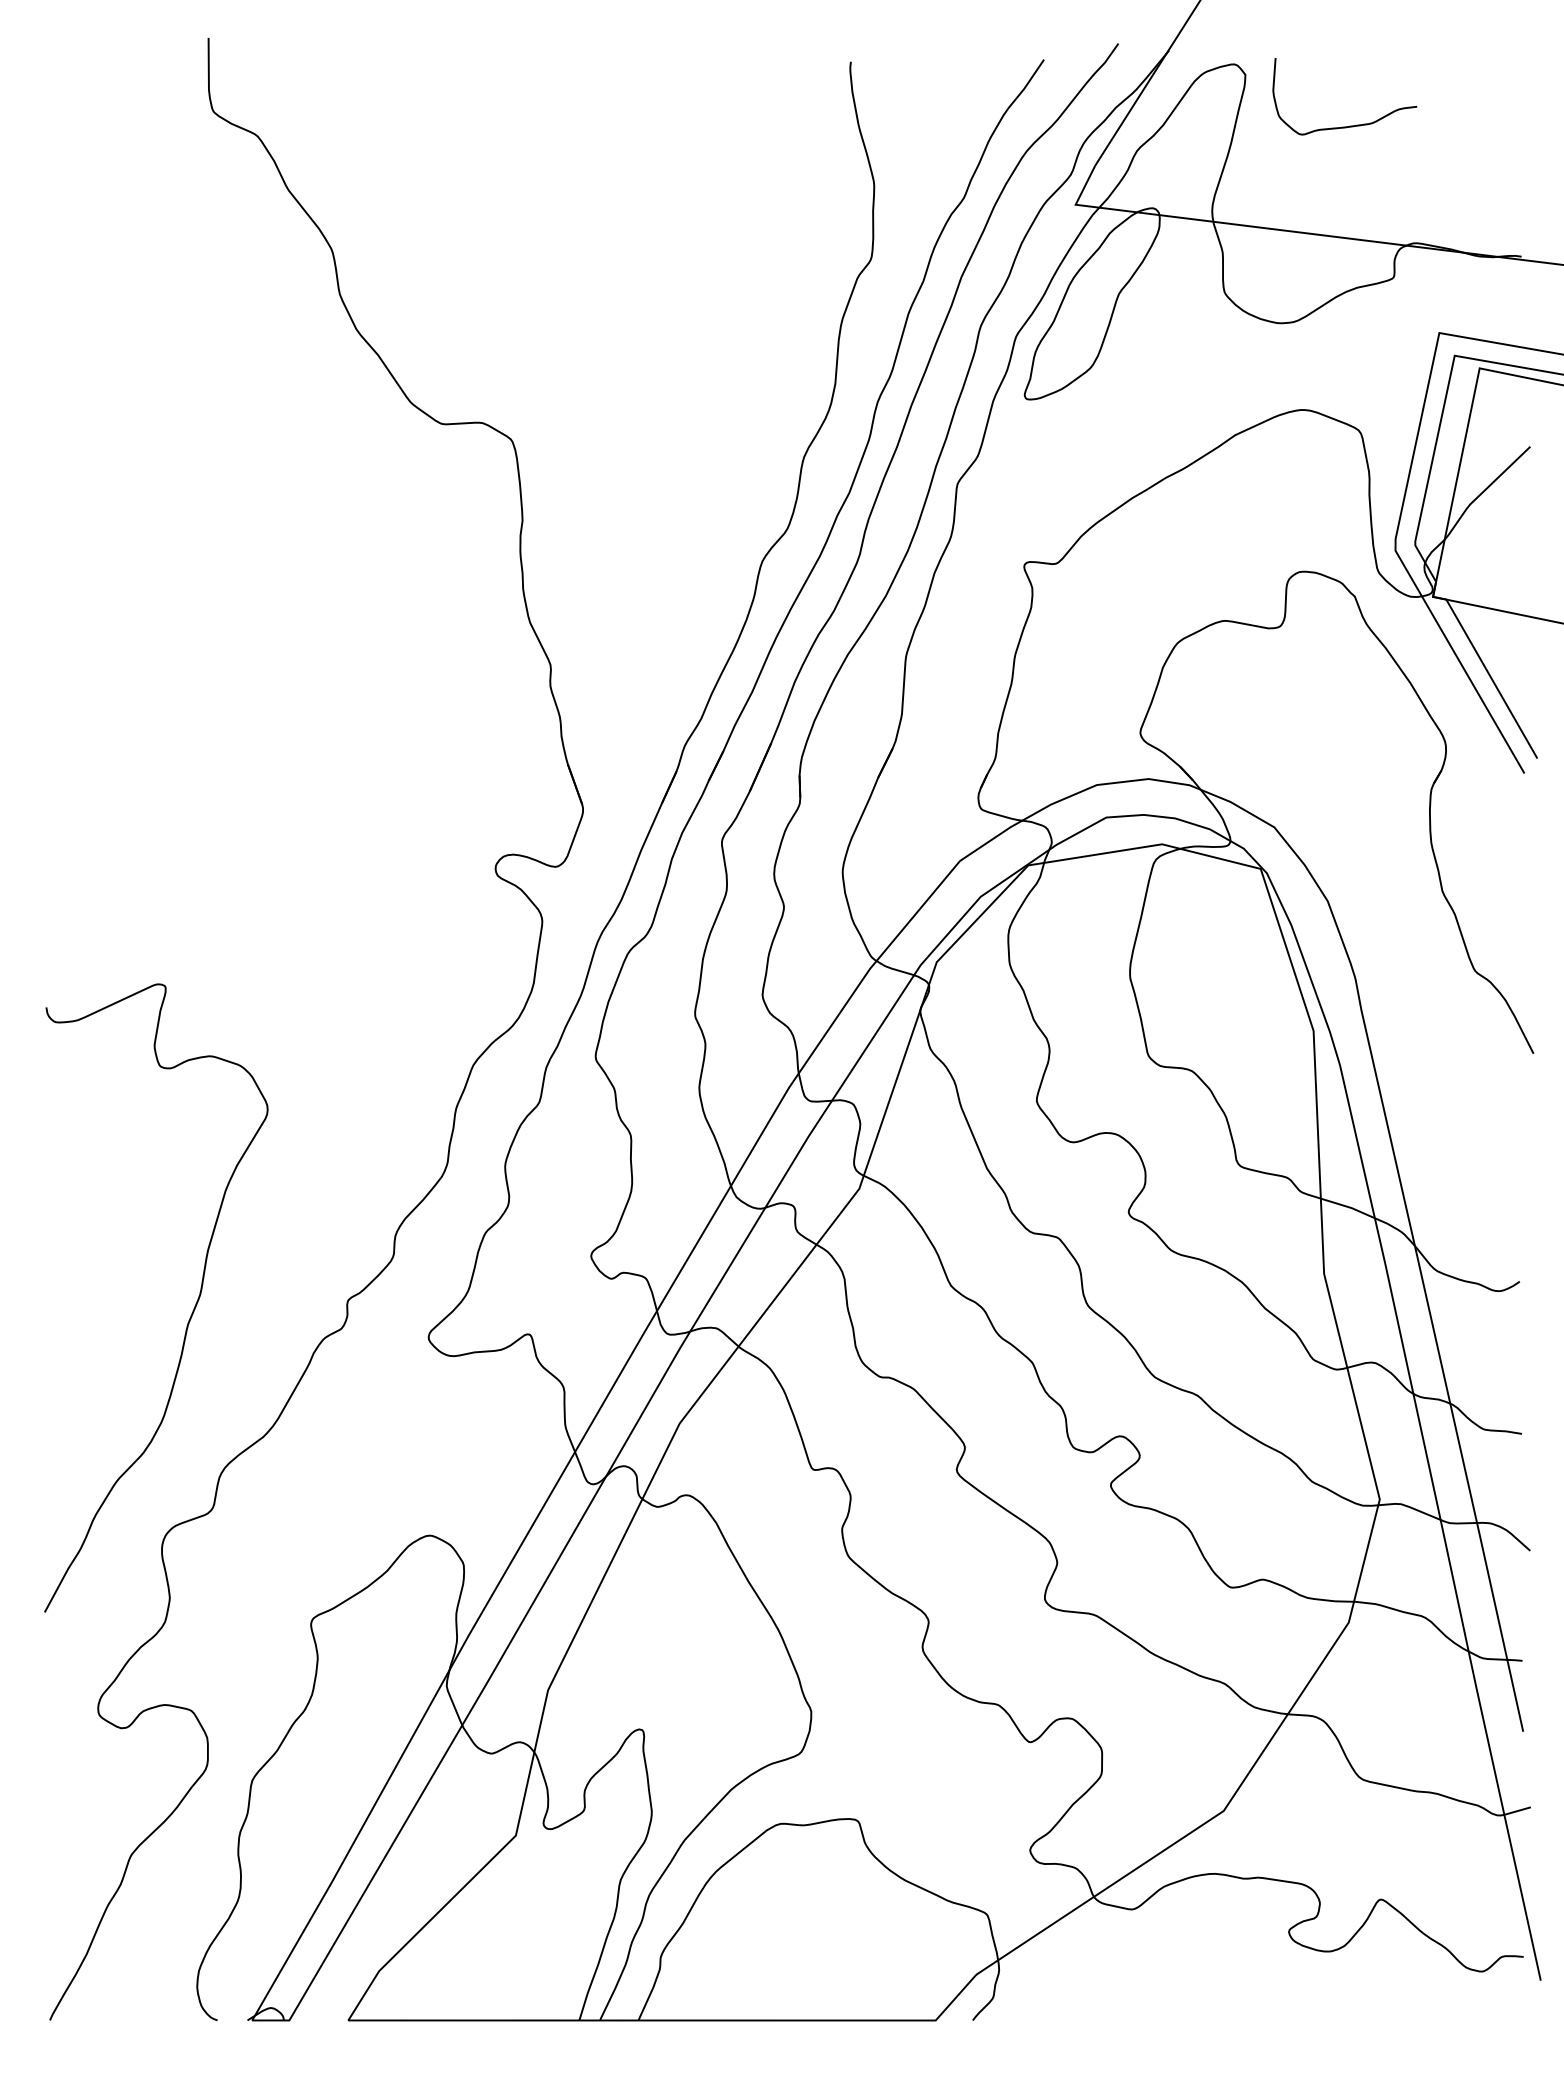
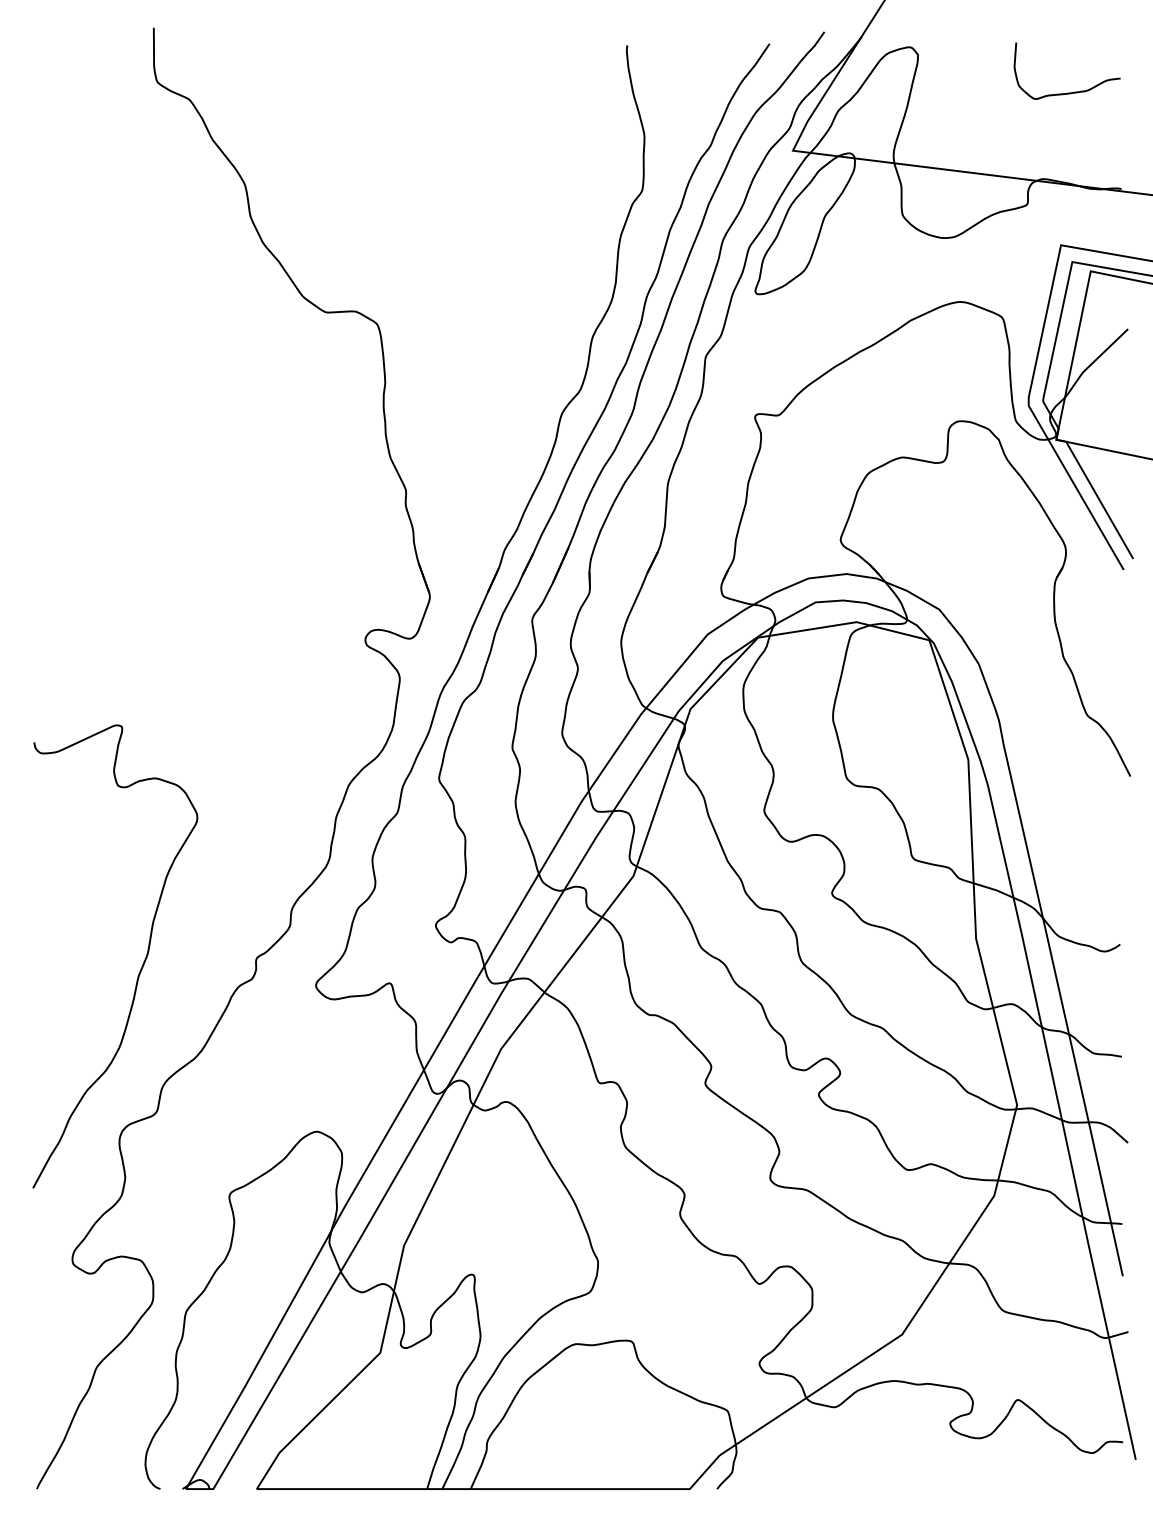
curve: (1349, 125) -> (1070, 92), moved

